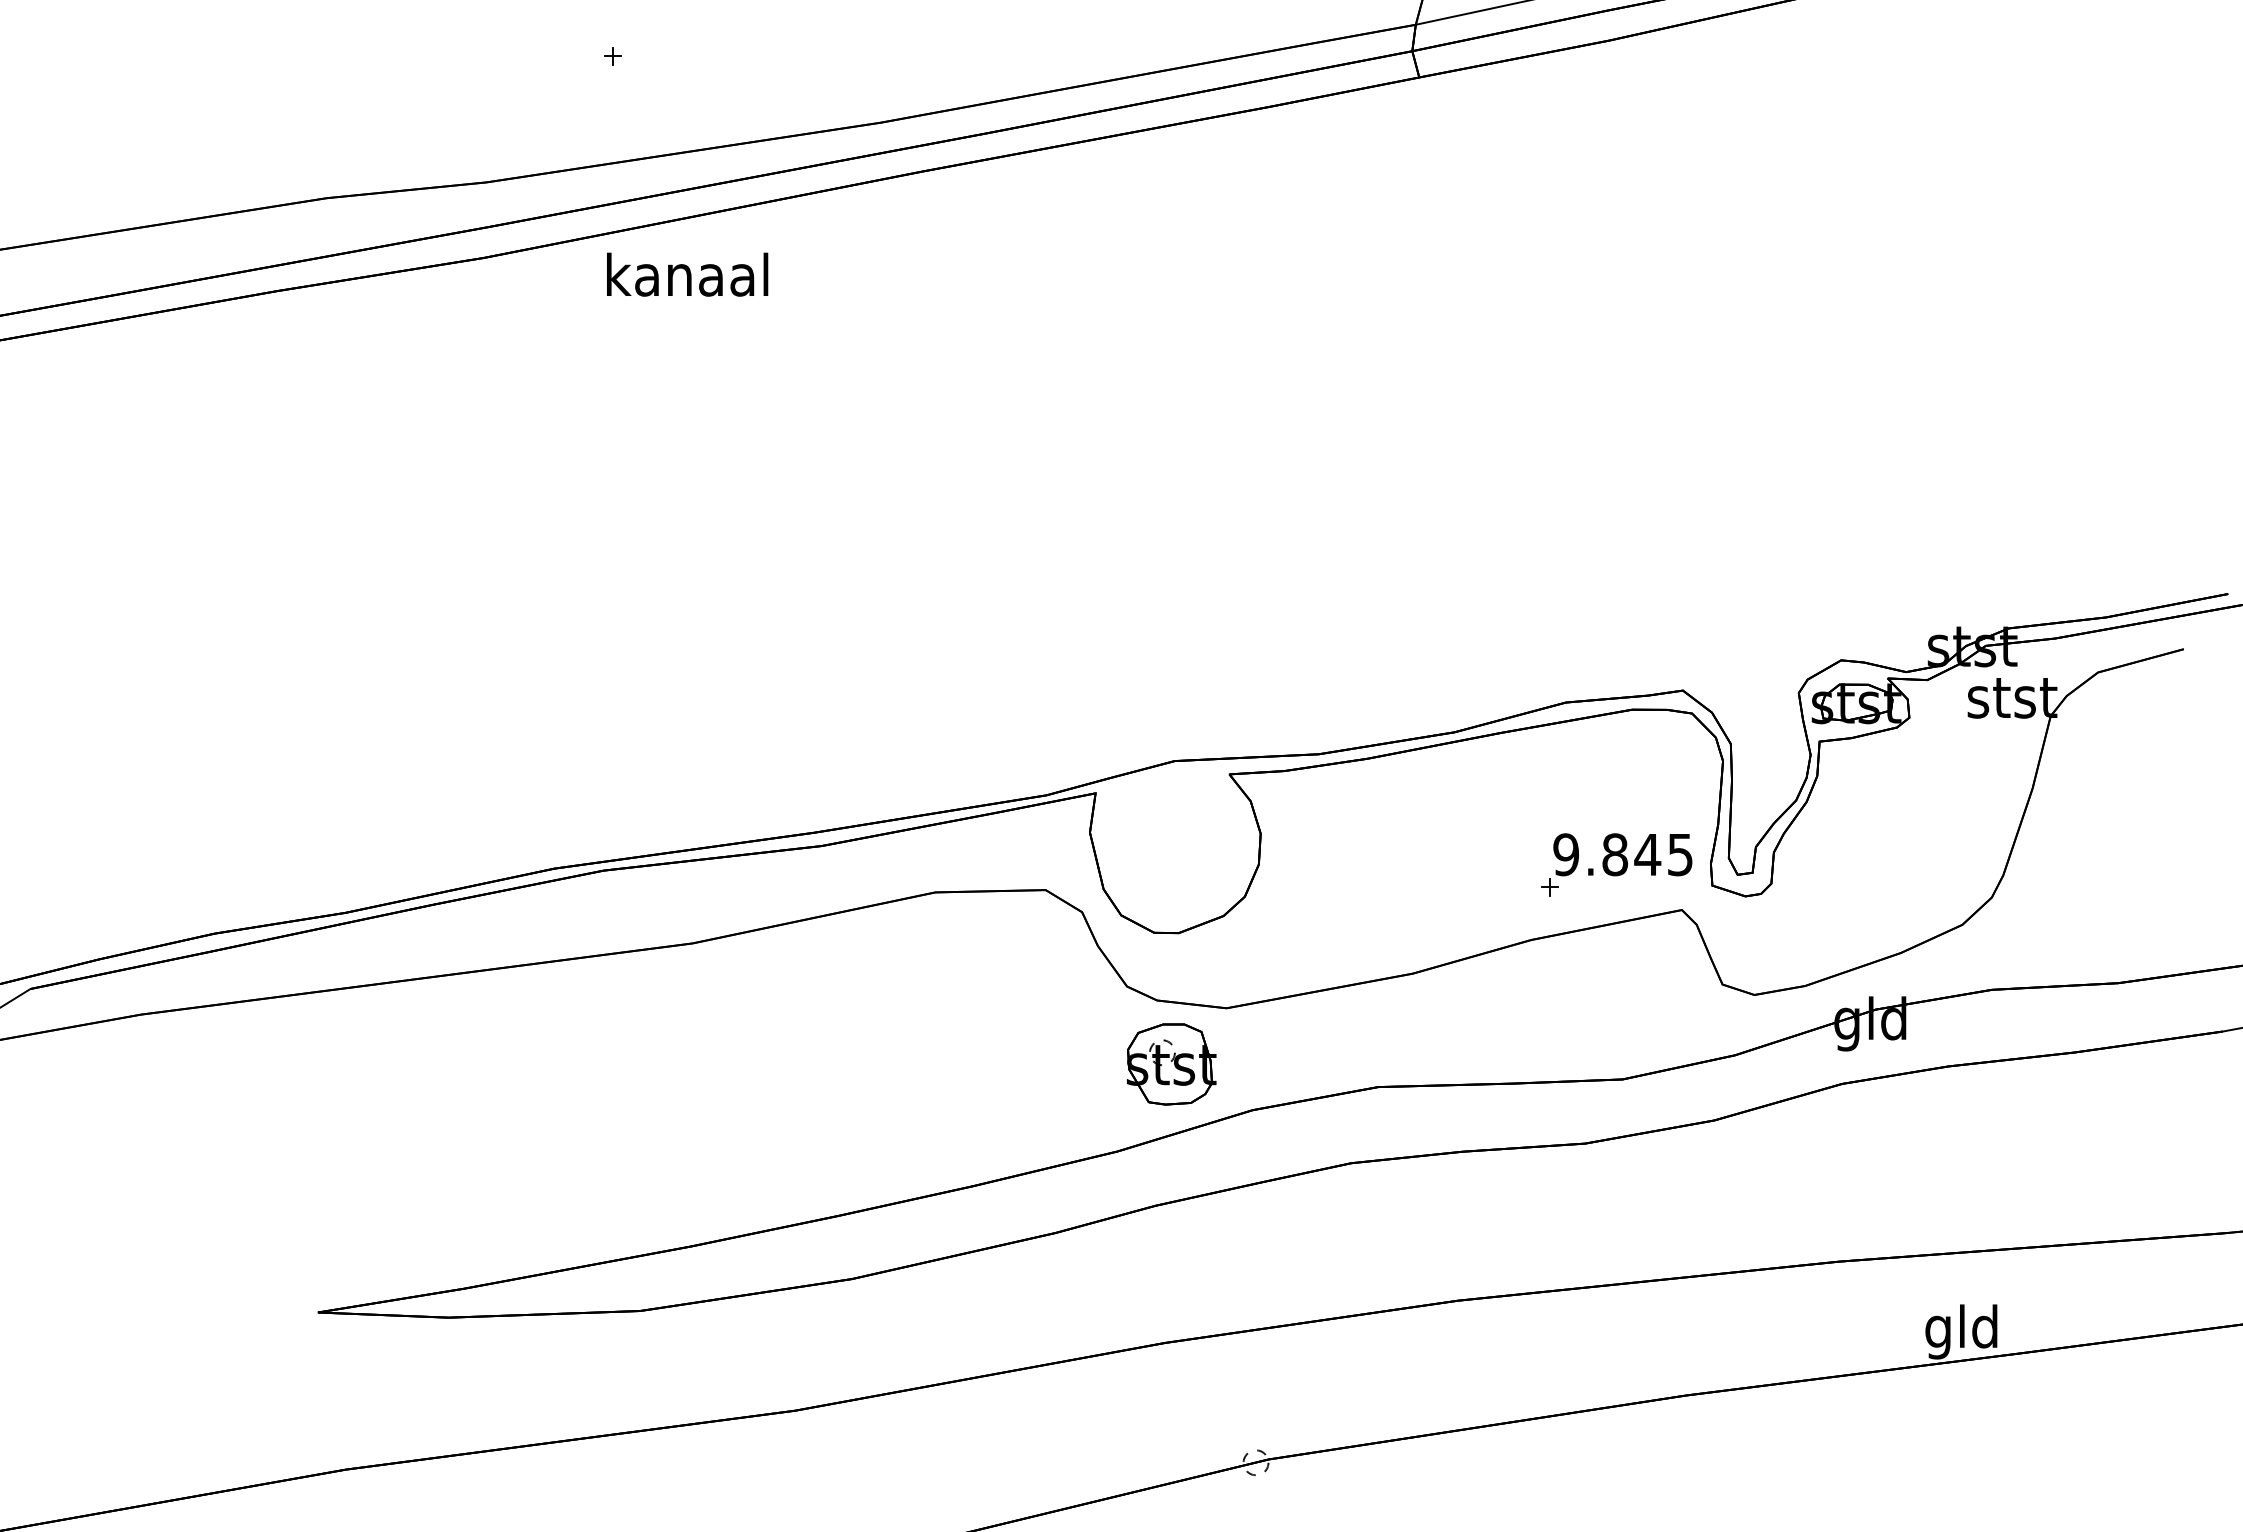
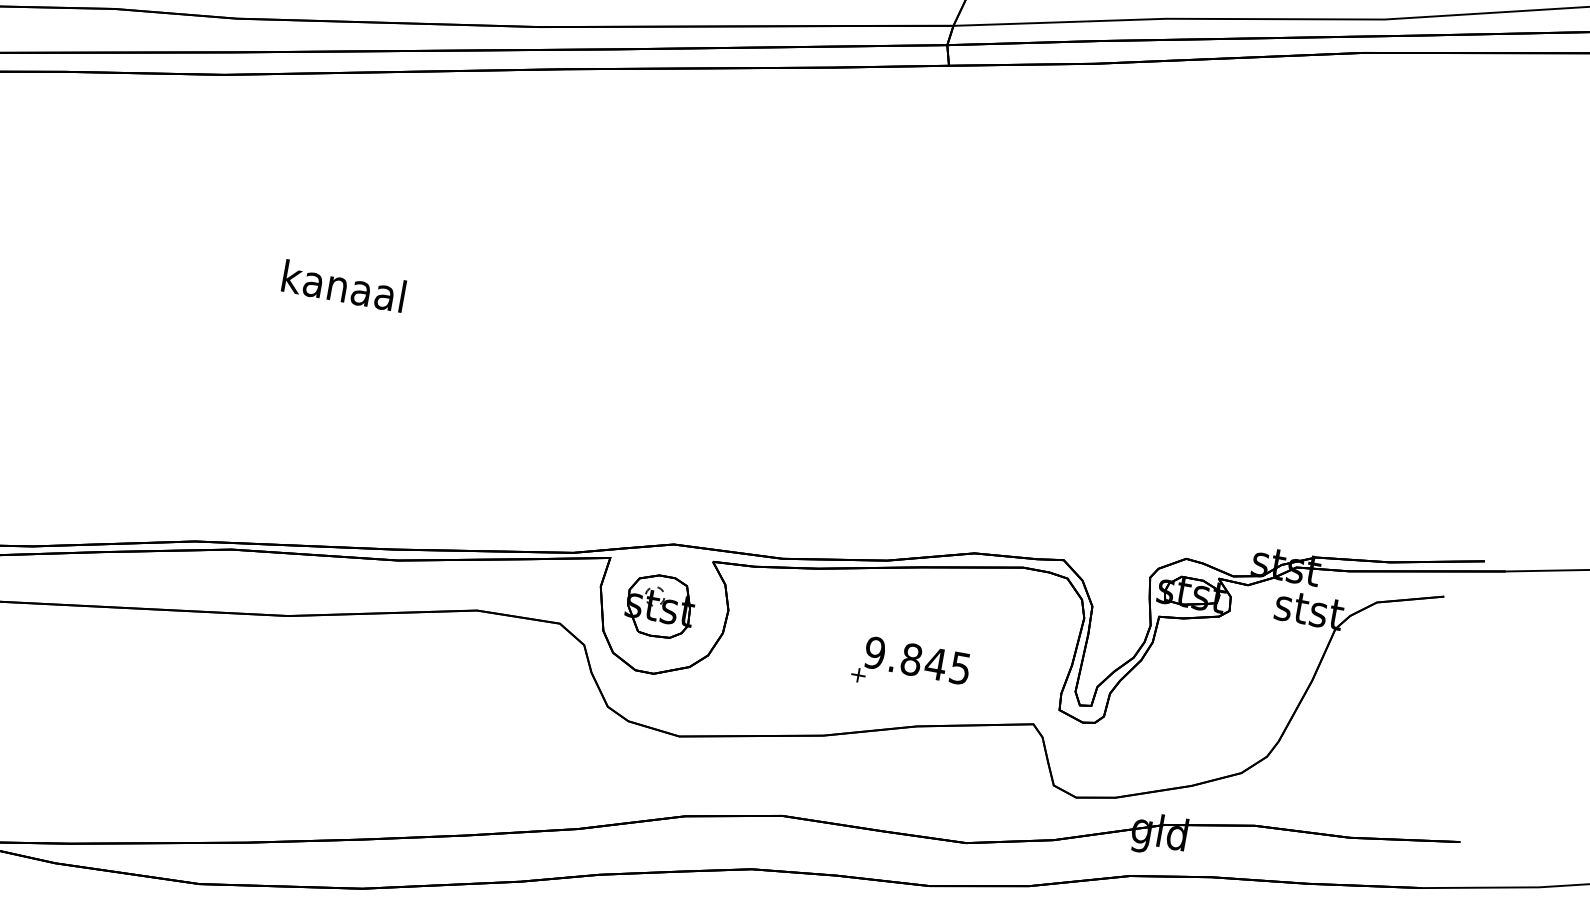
text: (687, 274) -> (343, 286), moved
part: (1616, 864) -> (911, 667), moved
part: (1171, 1064) -> (660, 606), moved

